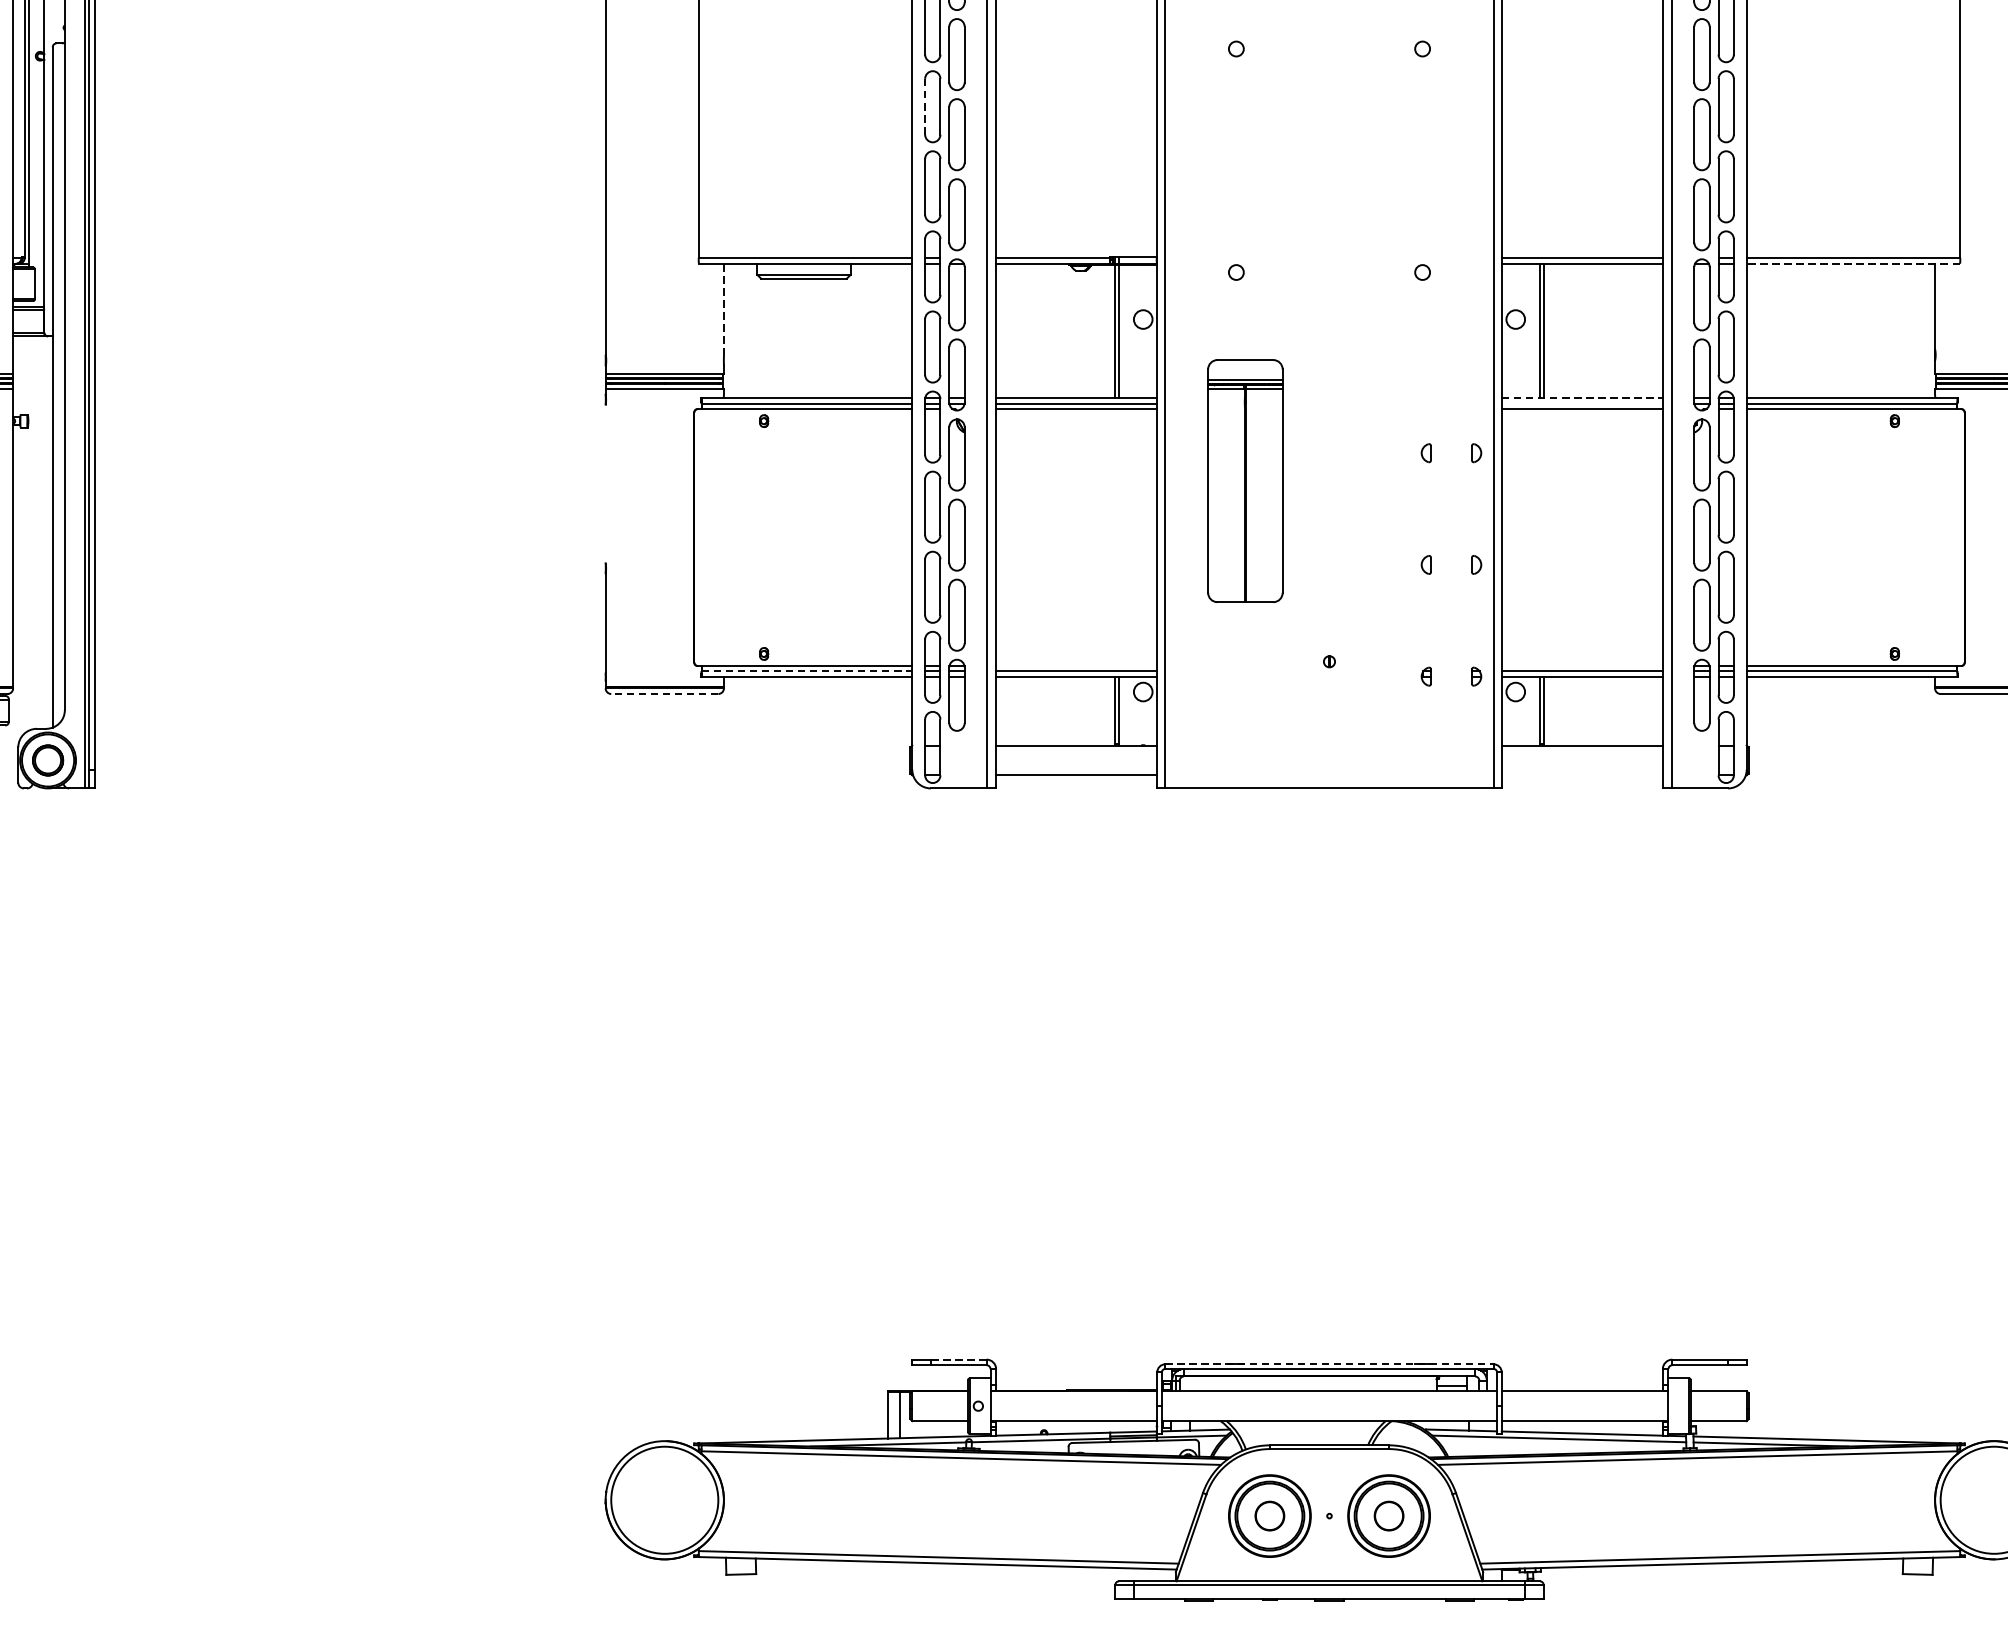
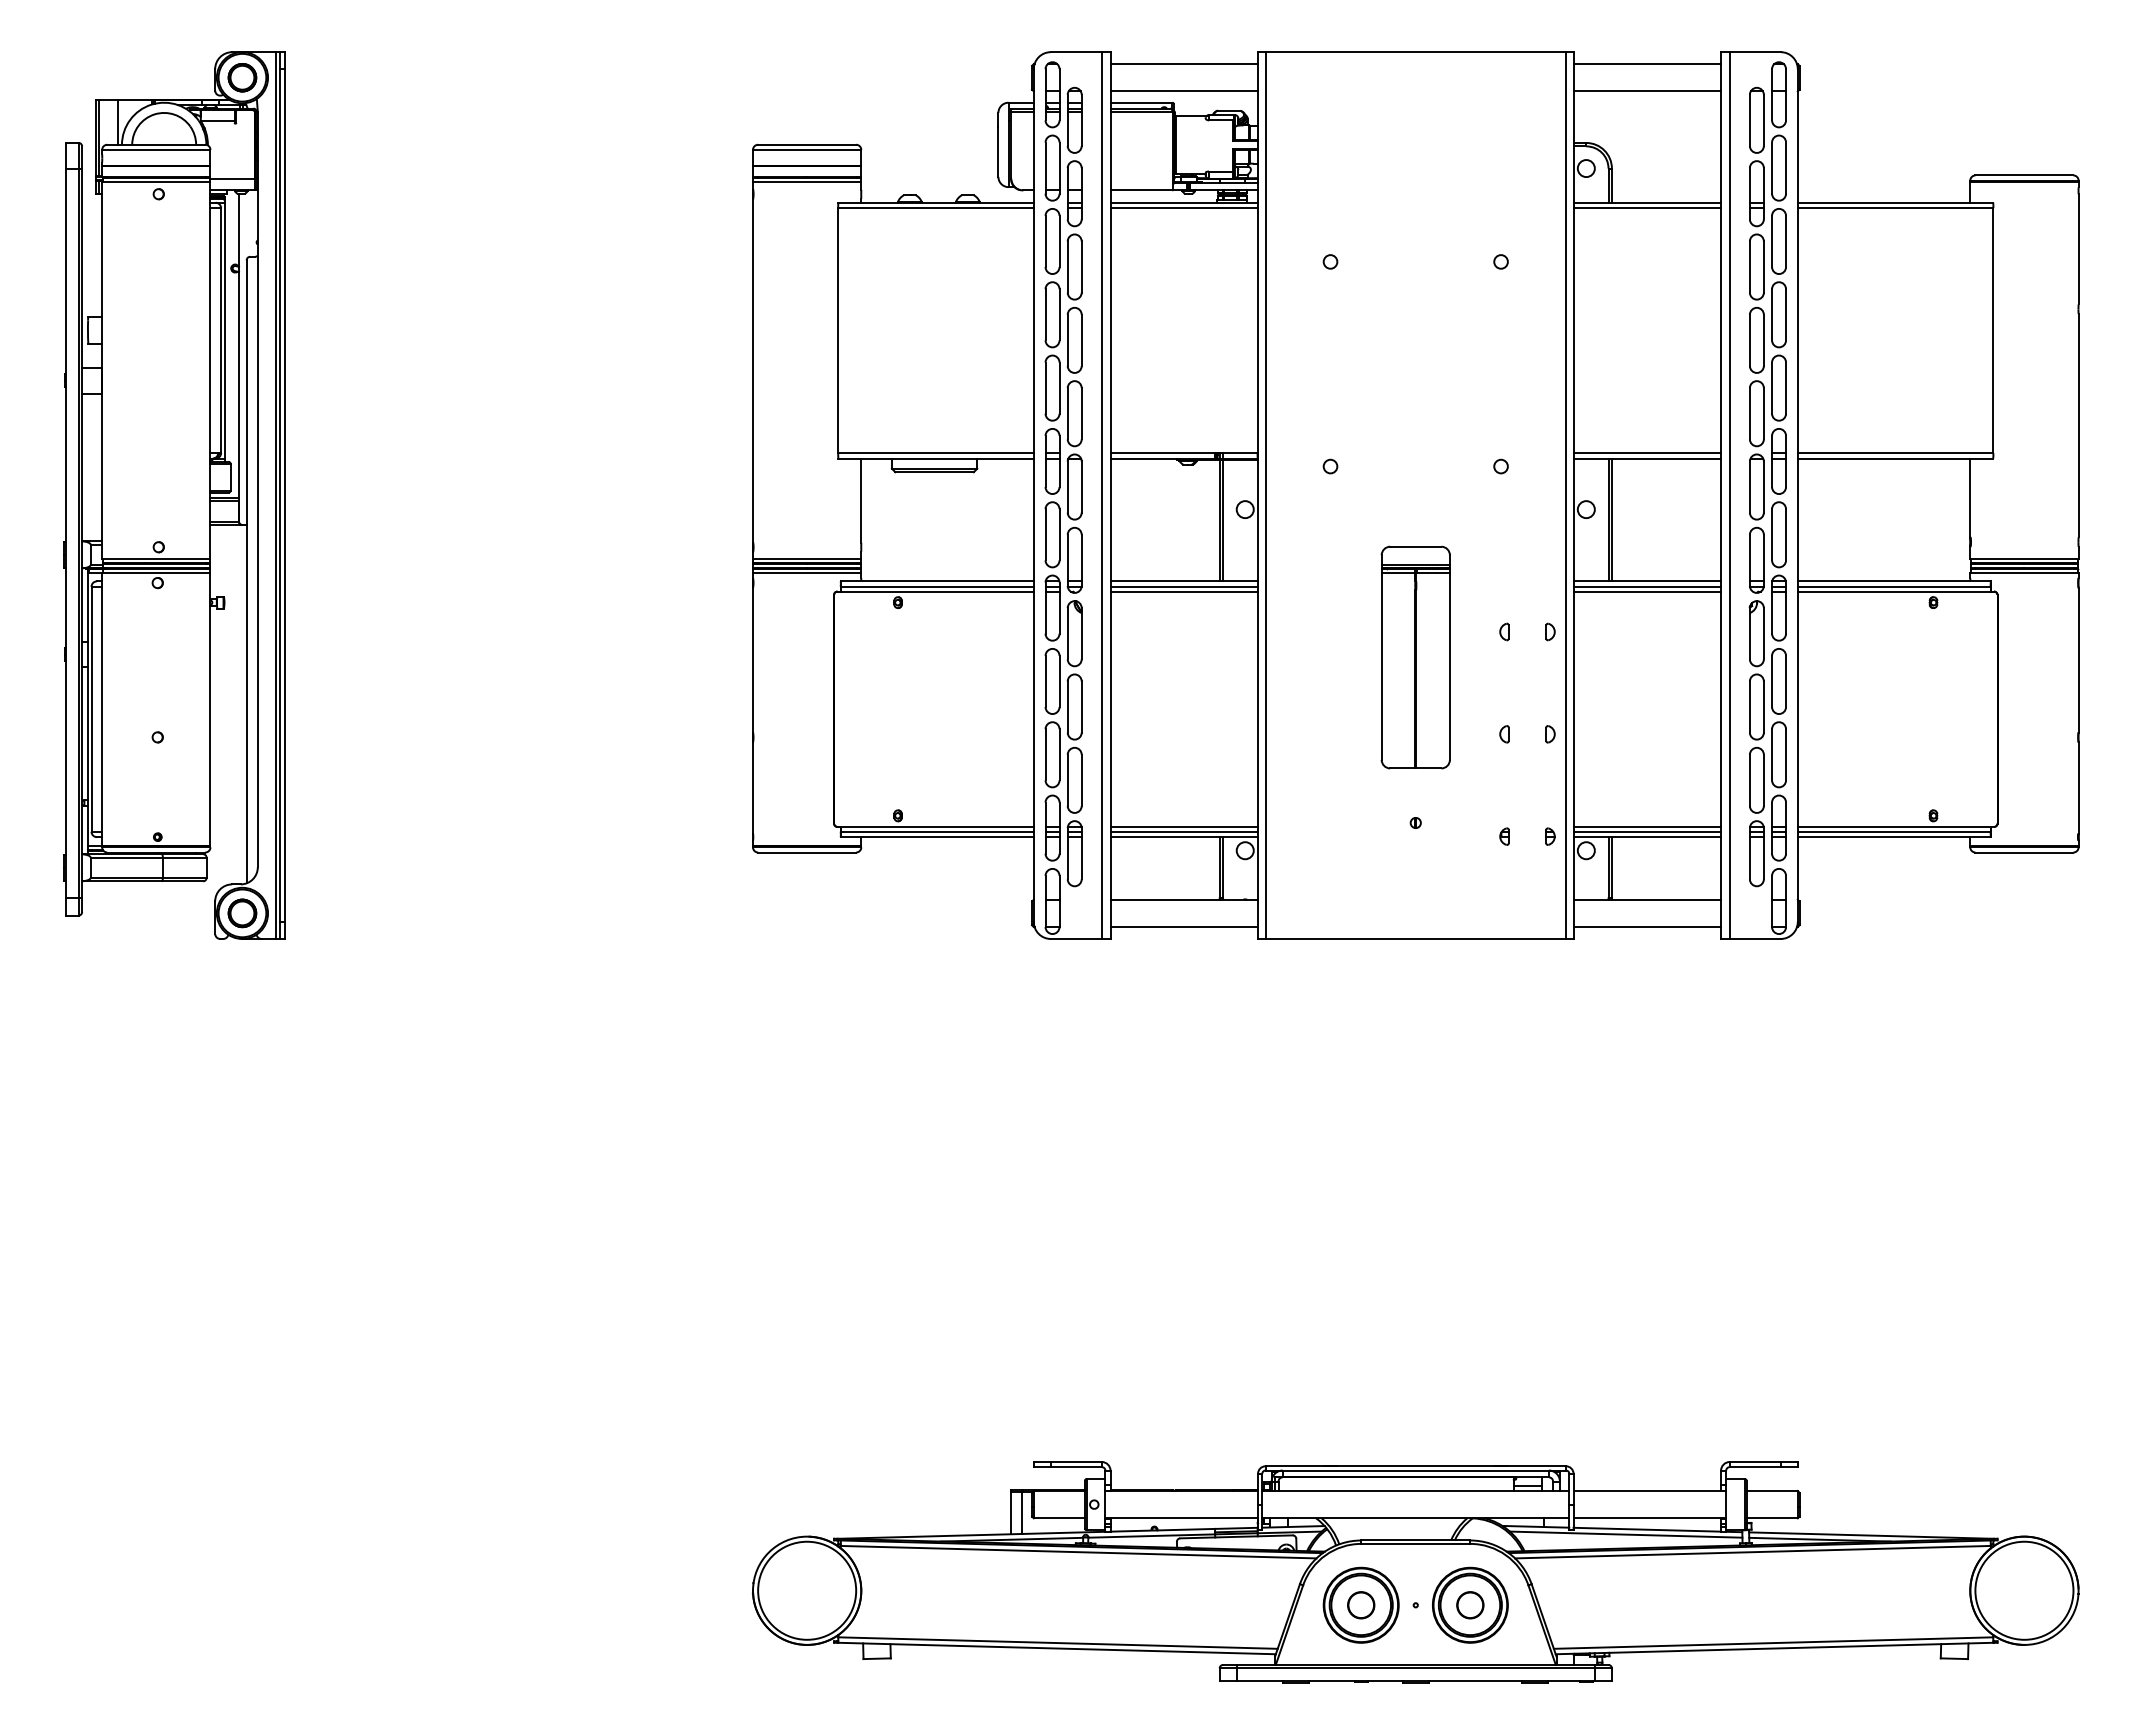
line: (925, 106) -> (1045, 314), dashed -> solid
line: (1853, 263) -> (1895, 458), dashed -> solid
line: (724, 309) -> (861, 500), dashed -> solid
line: (1582, 398) -> (1647, 581), dashed -> solid
line: (1582, 403) -> (1647, 586), added
part: (1245, 481) -> (1415, 657), moved
line: (606, 483) -> (753, 659), added
line: (1076, 665) -> (1184, 826), added
line: (1582, 665) -> (1647, 826), added
line: (807, 671) -> (937, 831), dashed -> solid
line: (664, 693) -> (806, 852), dashed -> solid
line: (1582, 775) -> (1647, 927), added
line: (957, 1360) -> (1075, 1462), dashed -> solid
line: (1330, 1364) -> (1416, 1466), dashed -> solid

